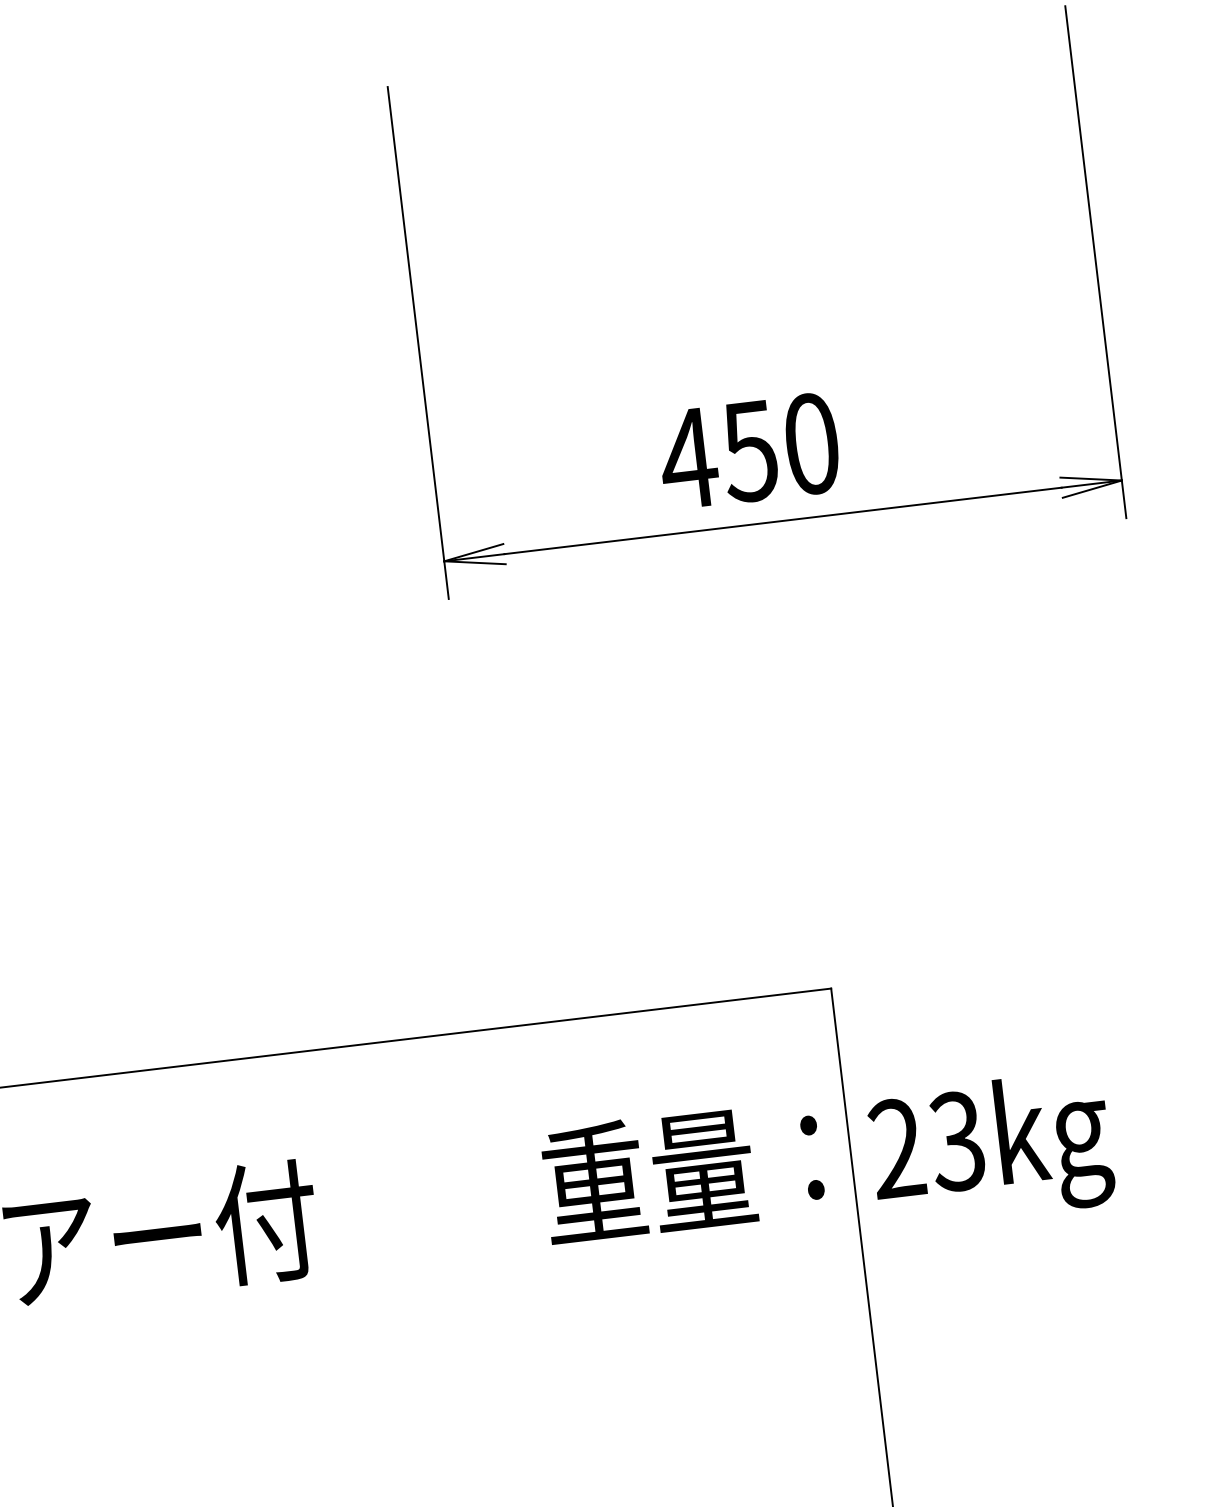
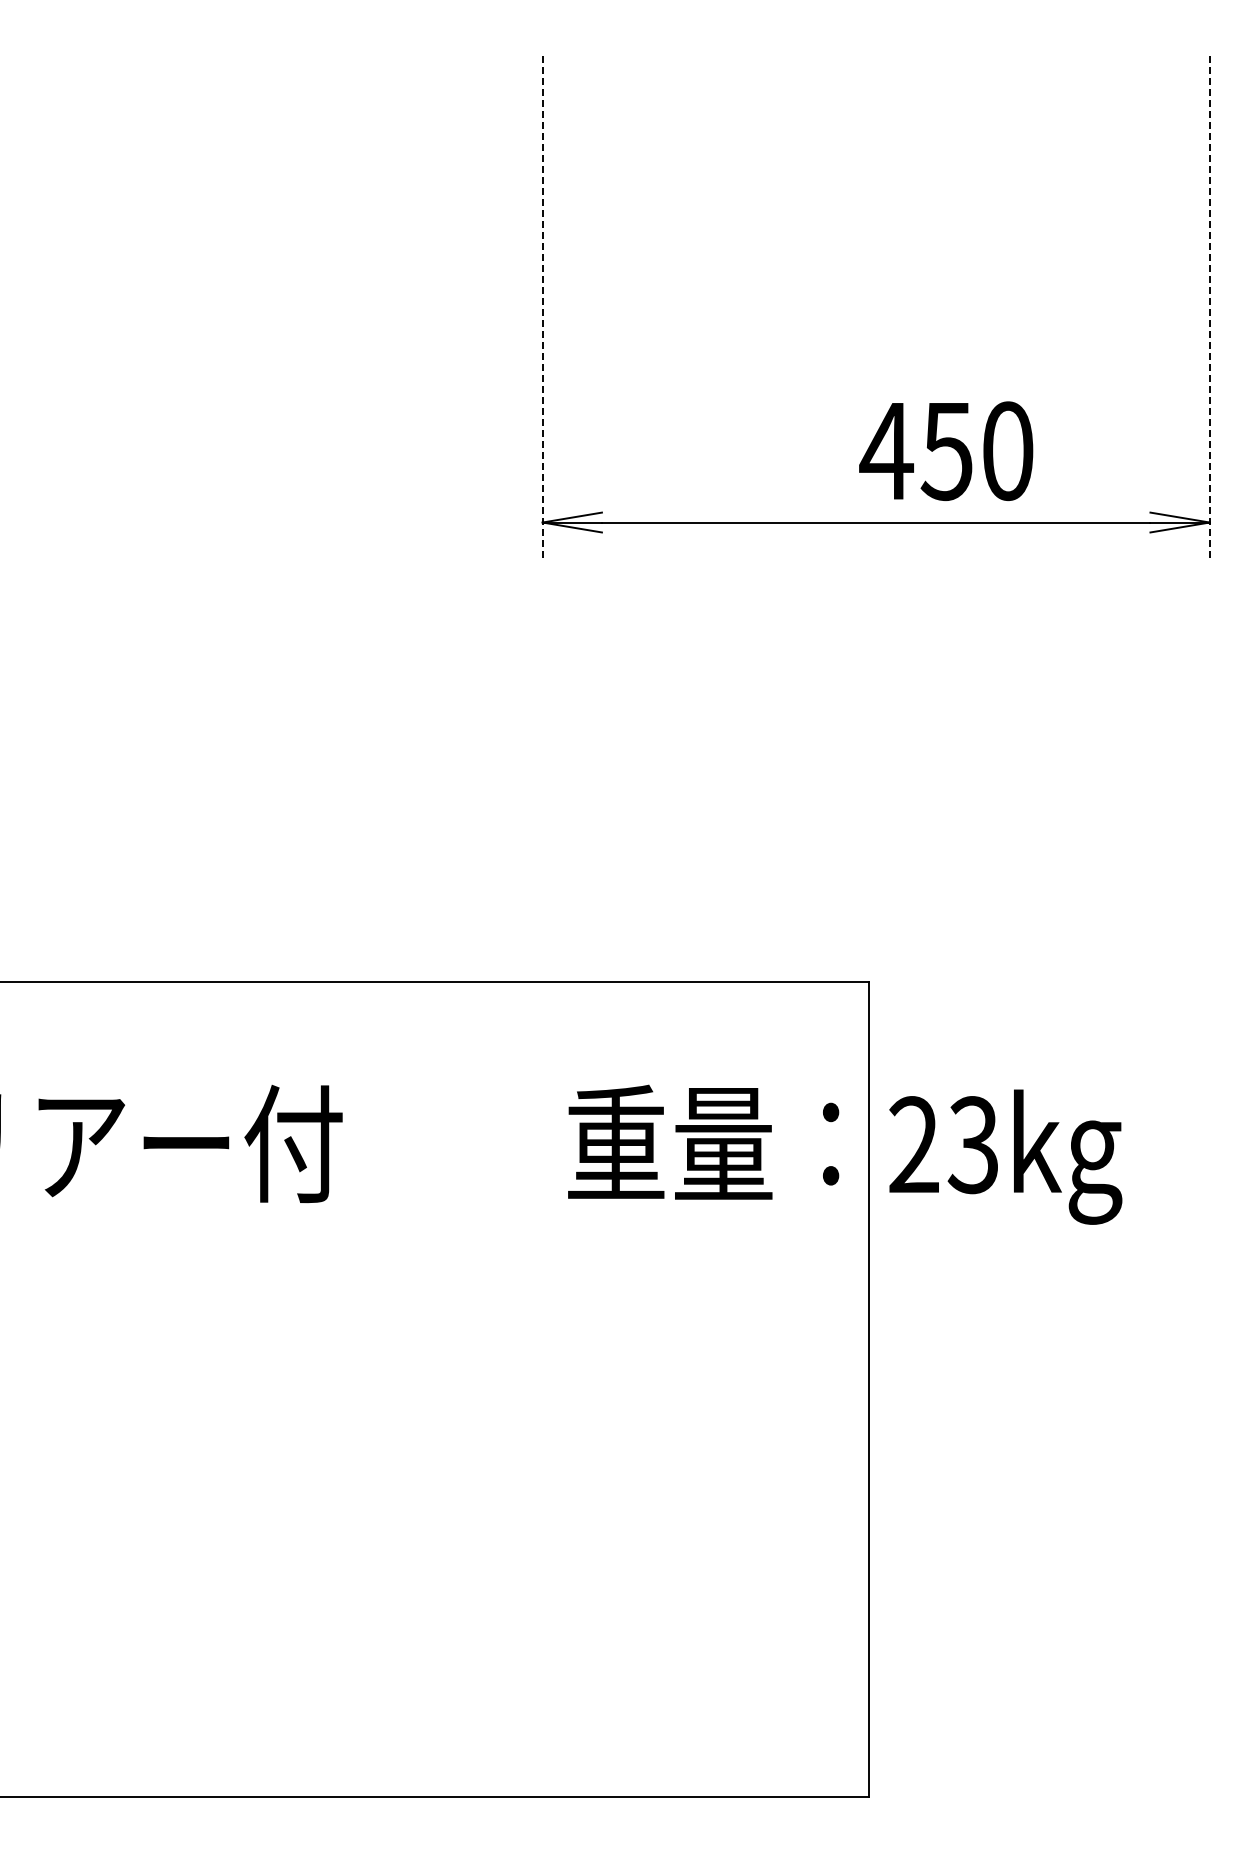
line: (1095, 263) -> (1209, 308), solid -> dashed
line: (418, 343) -> (542, 308), solid -> dashed
text: (749, 450) -> (946, 450), moved

